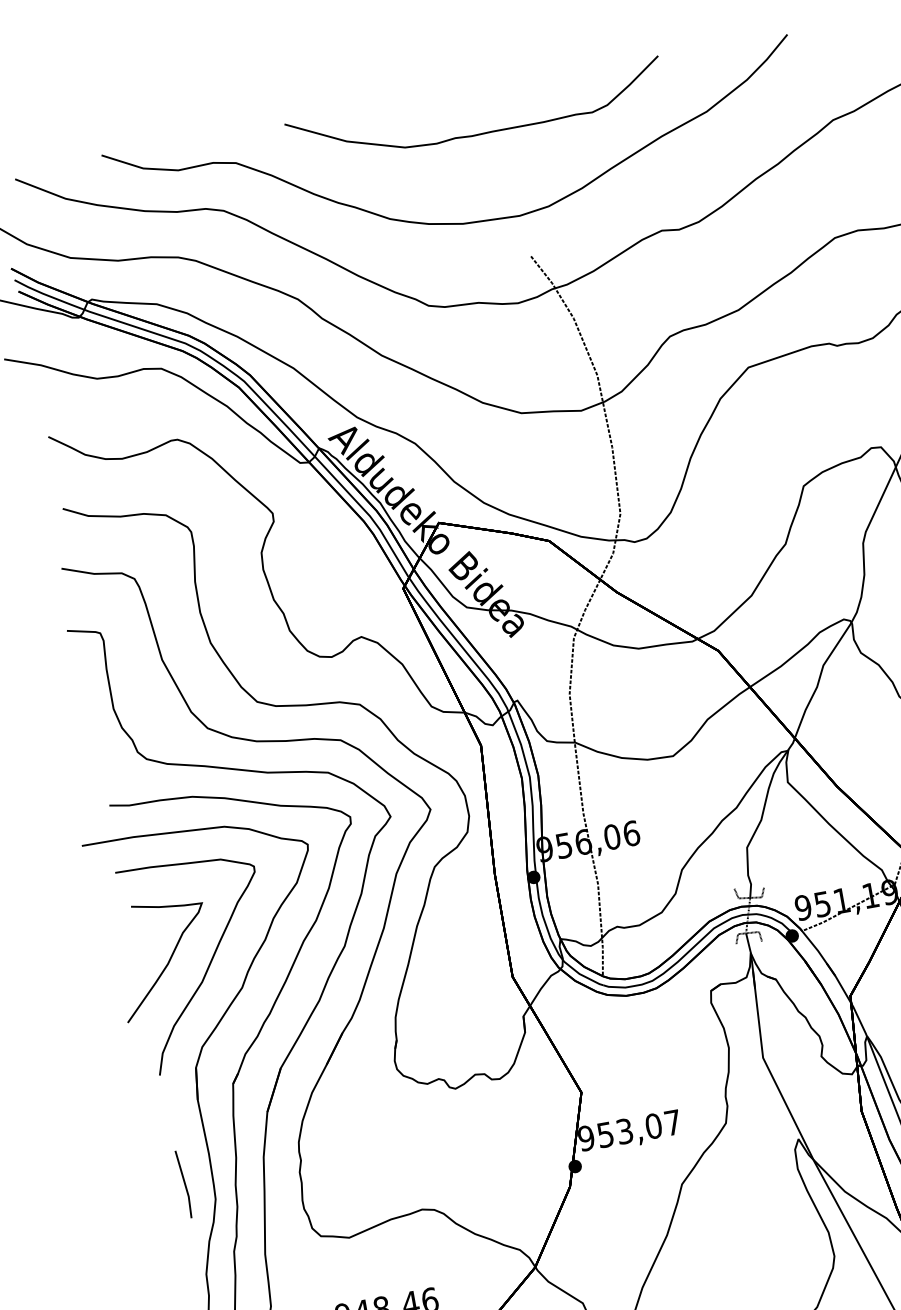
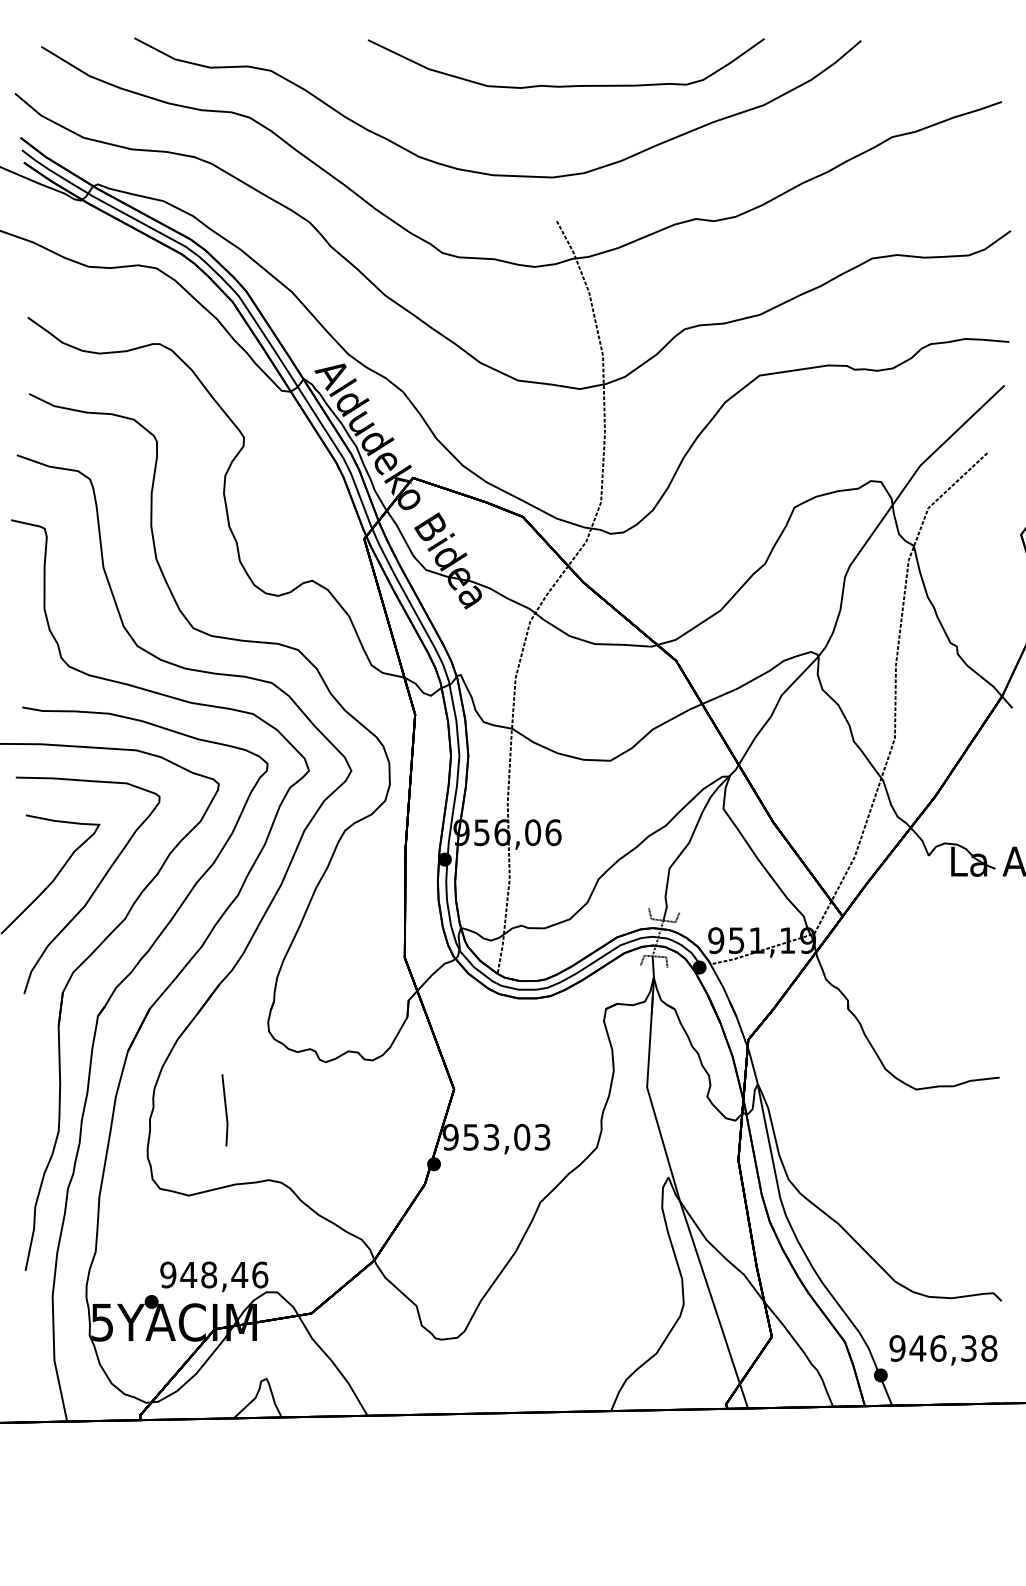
part: (478, 133) -> (565, 85), moved
text: (672, 1121) -> (542, 1136), 953,07 -> 953,03
line: (184, 1184) -> (225, 1110), moved

